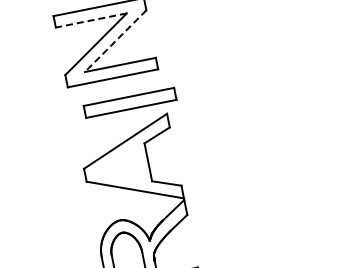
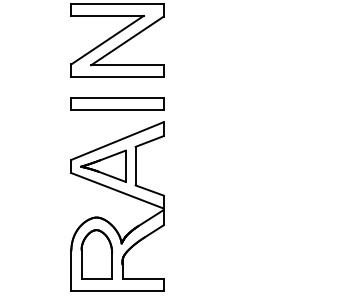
line: (91, 20) -> (107, 15), dashed -> solid
line: (115, 40) -> (127, 40), dashed -> solid
part: (129, 102) -> (117, 103), moved
part: (116, 167) -> (103, 165), added

